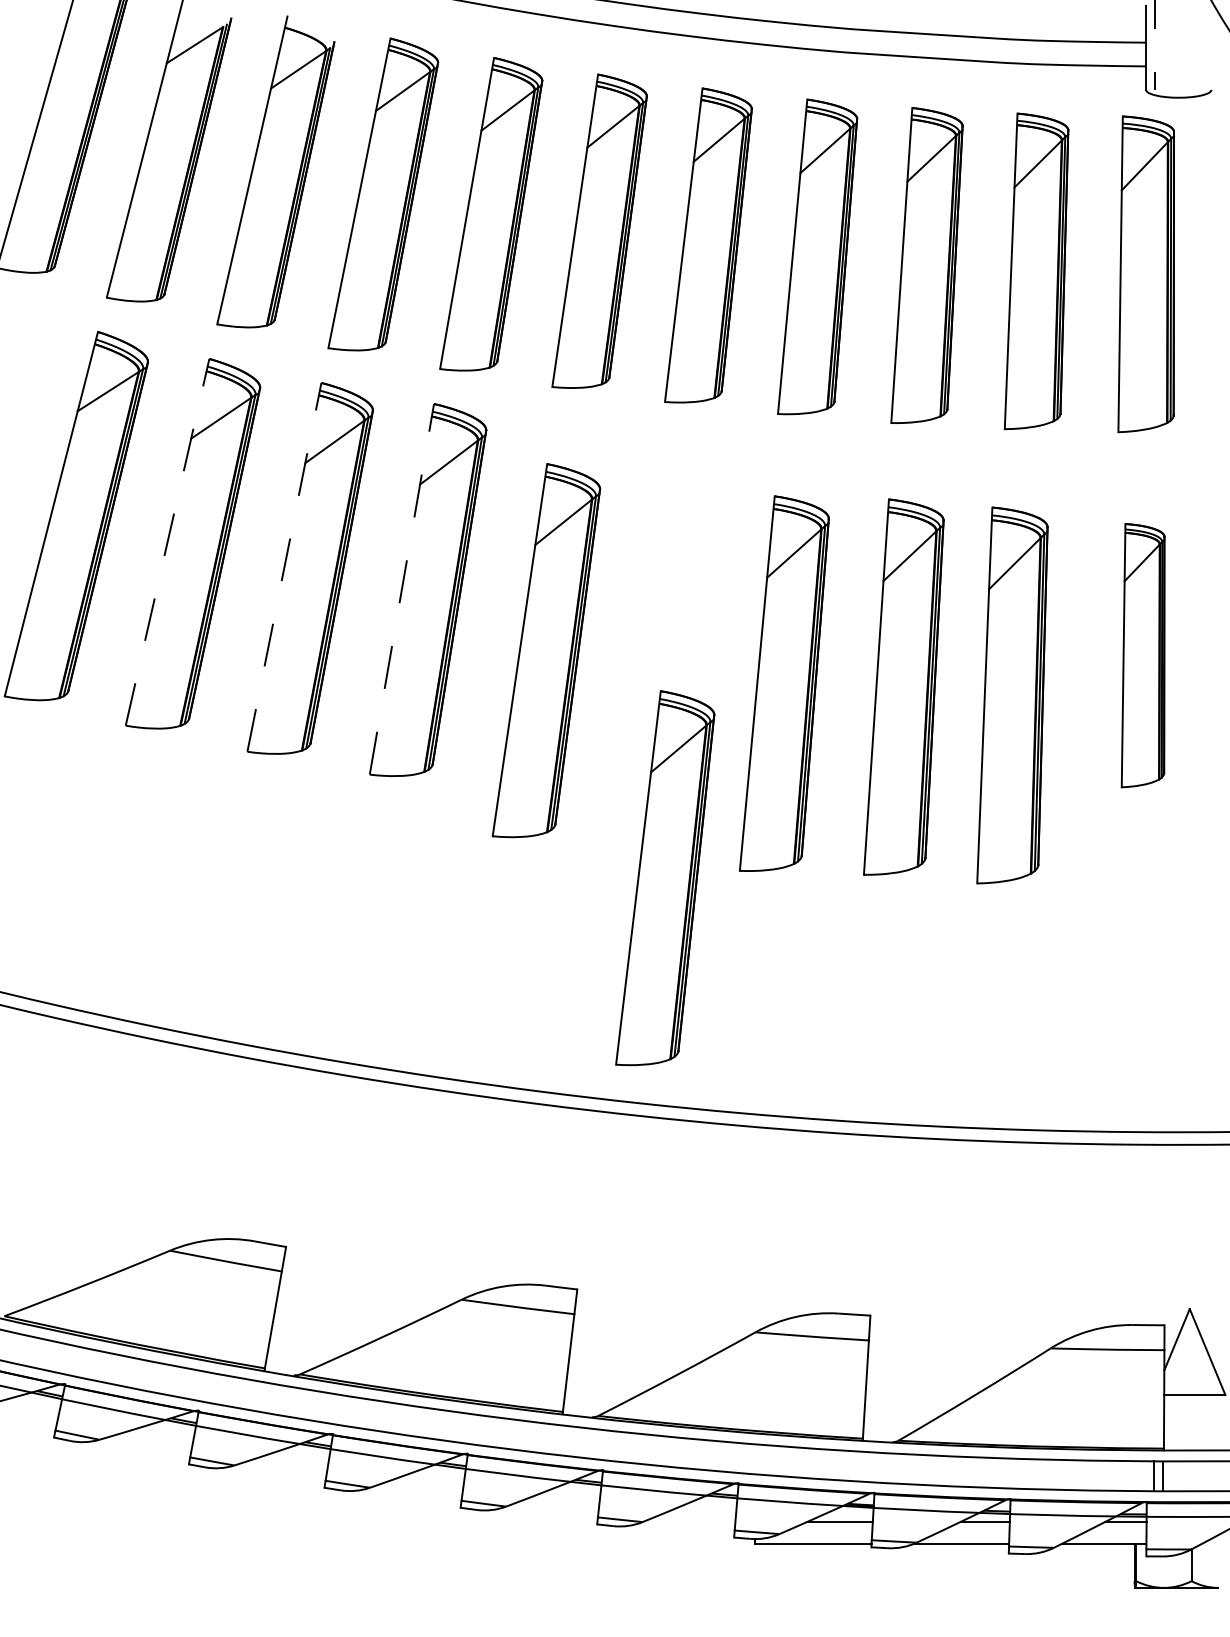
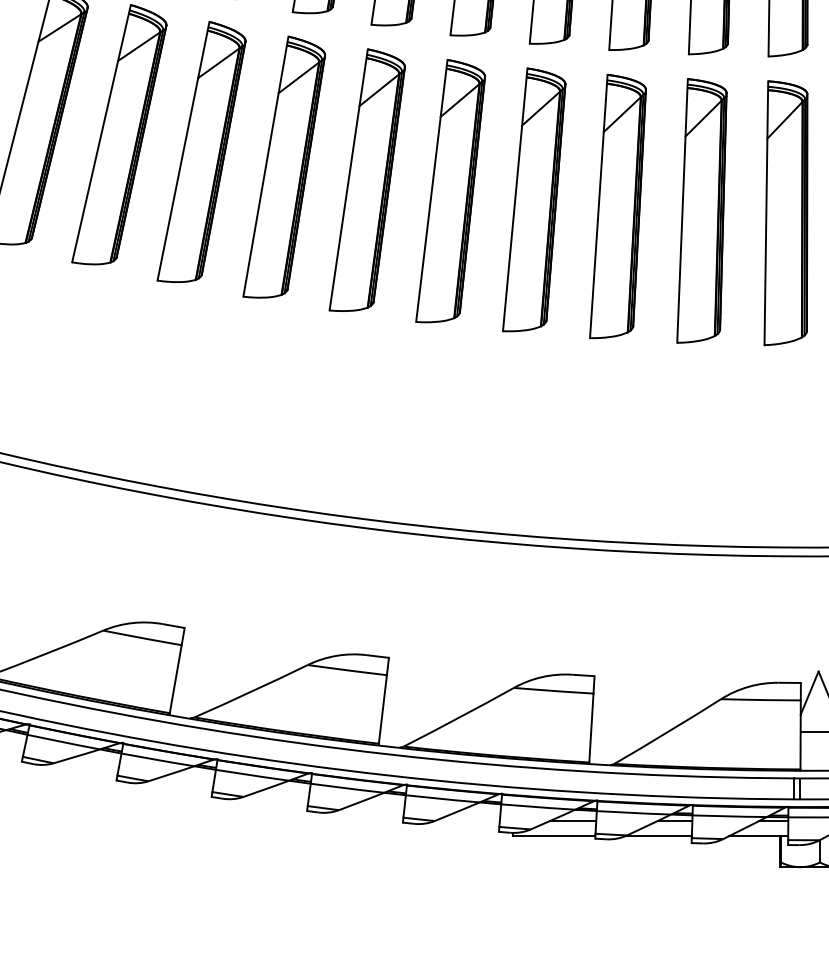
line: (167, 541) -> (101, 133), dashed -> solid
line: (284, 566) -> (183, 150), dashed -> solid
line: (402, 588) -> (266, 166), dashed -> solid
part: (546, 650) -> (367, 180), moved
part: (1142, 655) -> (785, 213), size x1.43
part: (784, 683) -> (534, 199), moved
part: (903, 686) -> (617, 206), moved
part: (1012, 695) -> (701, 210), moved
part: (665, 878) -> (450, 191), moved

